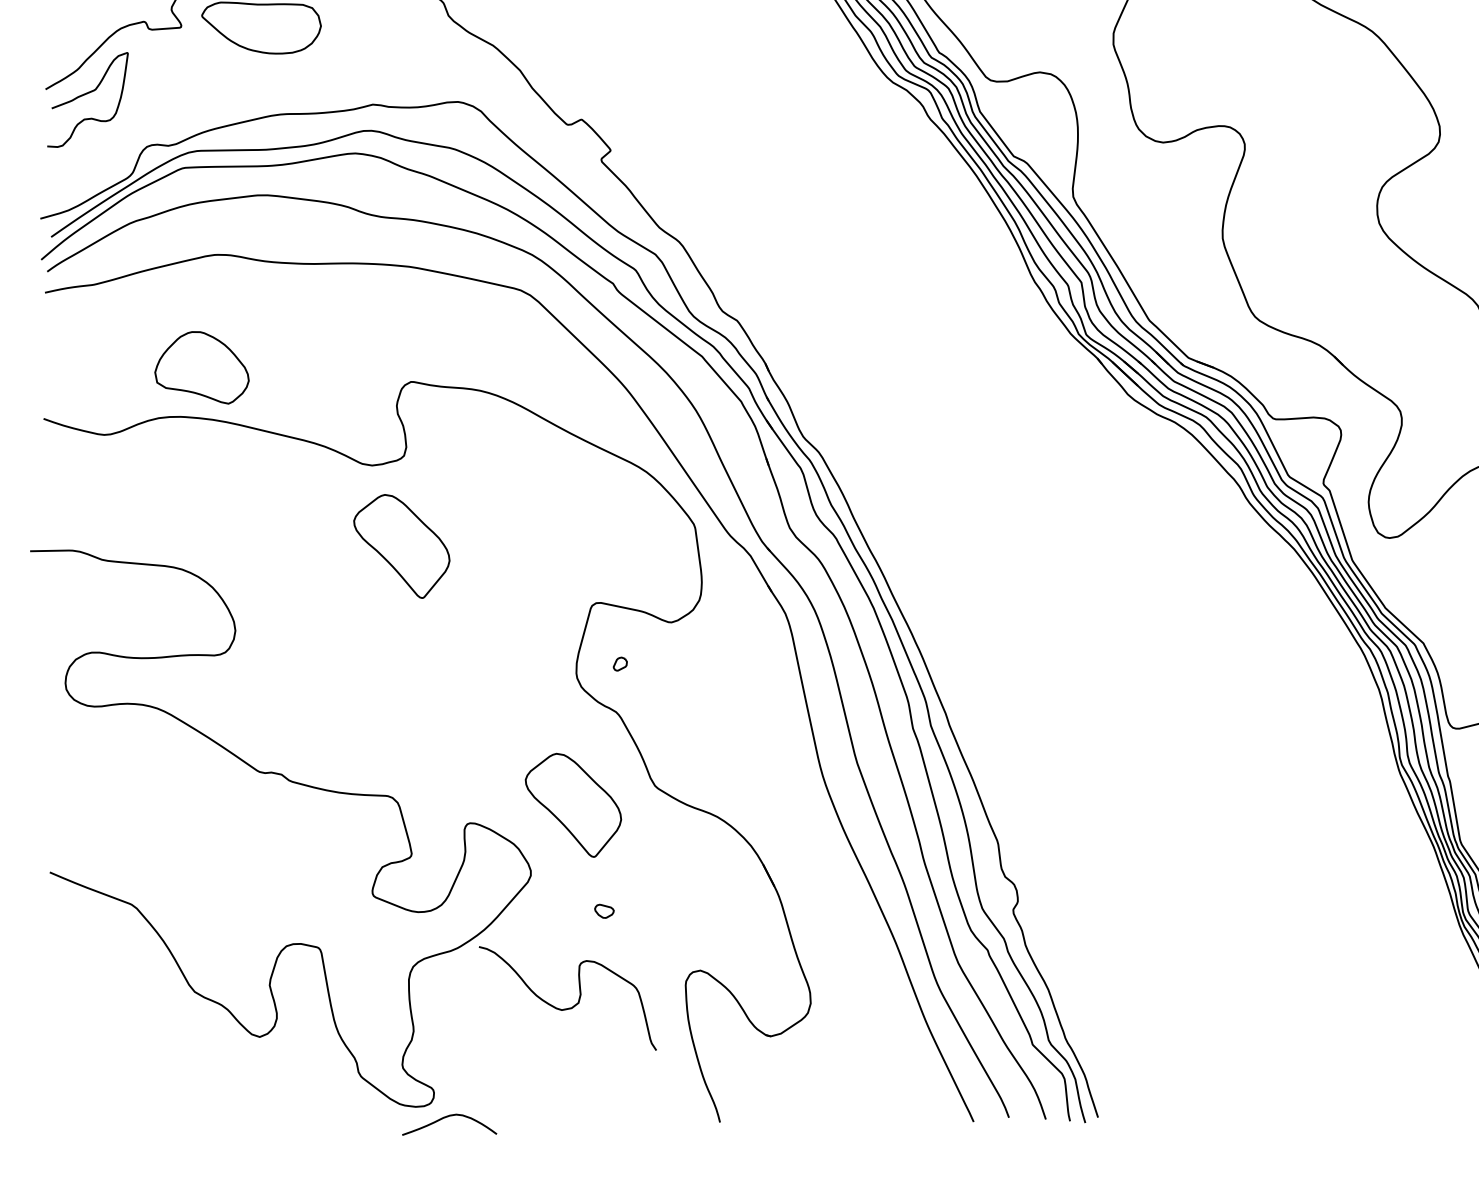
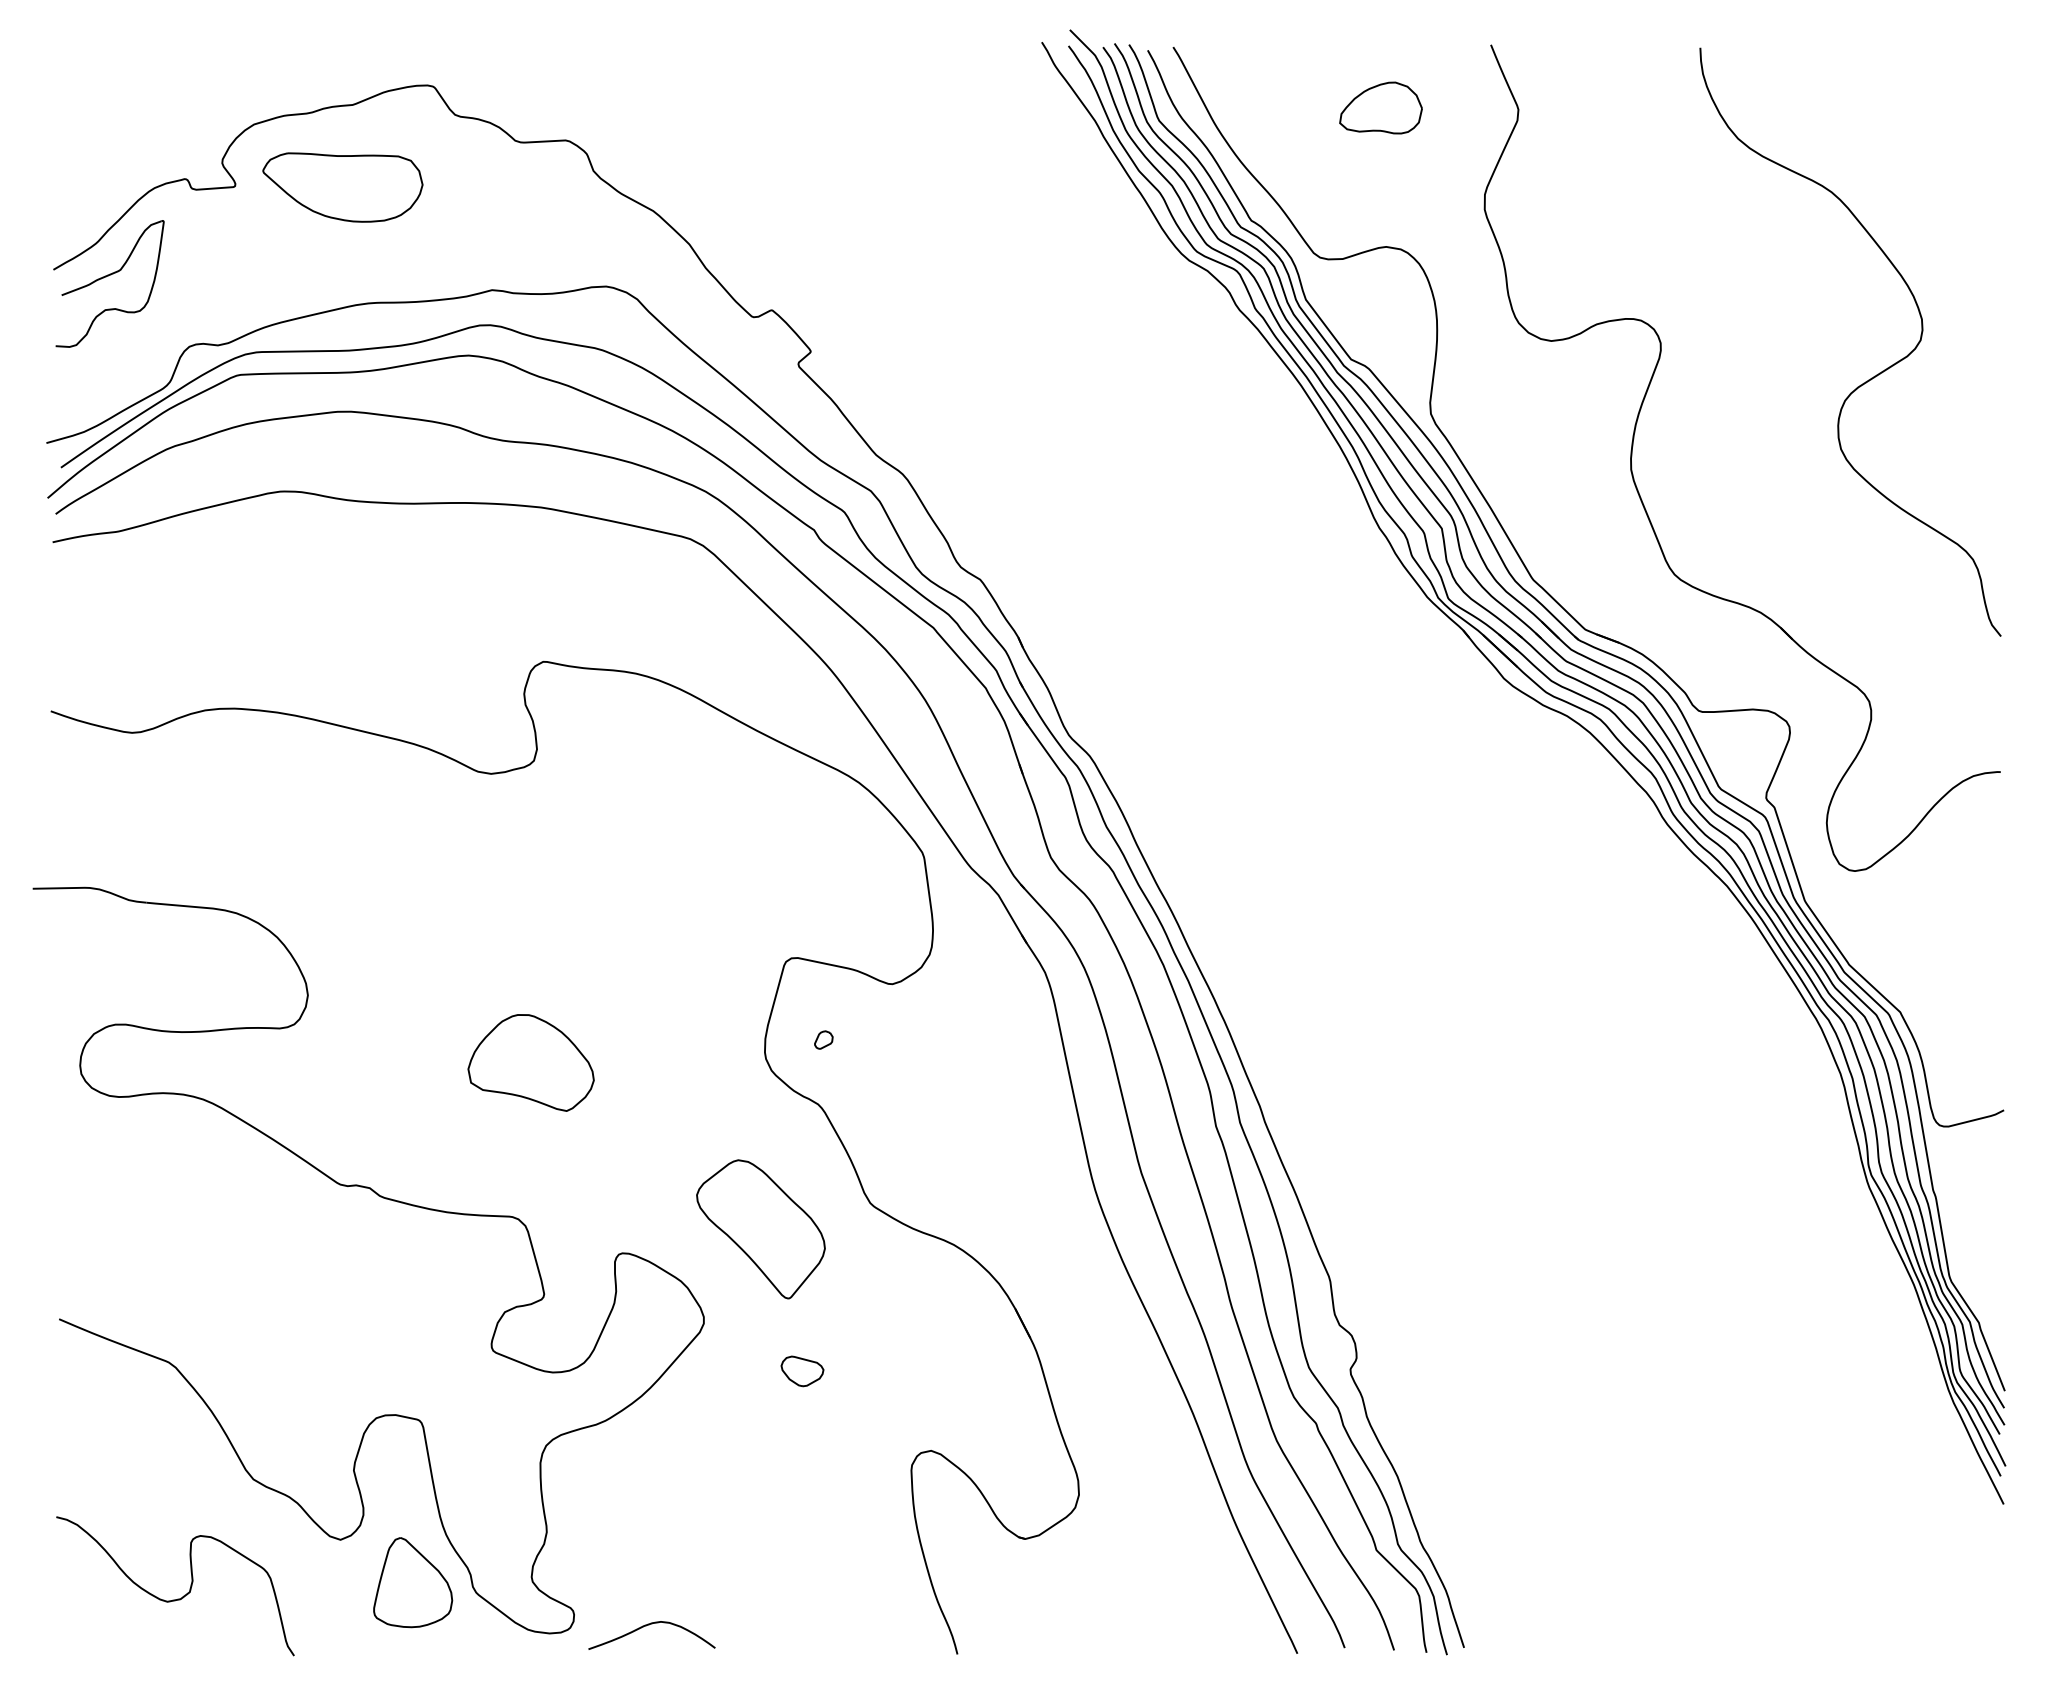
part: (201, 367) -> (530, 1062), moved
part: (401, 546) -> (530, 882), removed
part: (604, 911) -> (802, 1371), size x1.67
curve: (573, 1005) -> (183, 1595), moved
part: (314, 1068) -> (413, 1582), added
curve: (447, 1117) -> (649, 1625), moved

